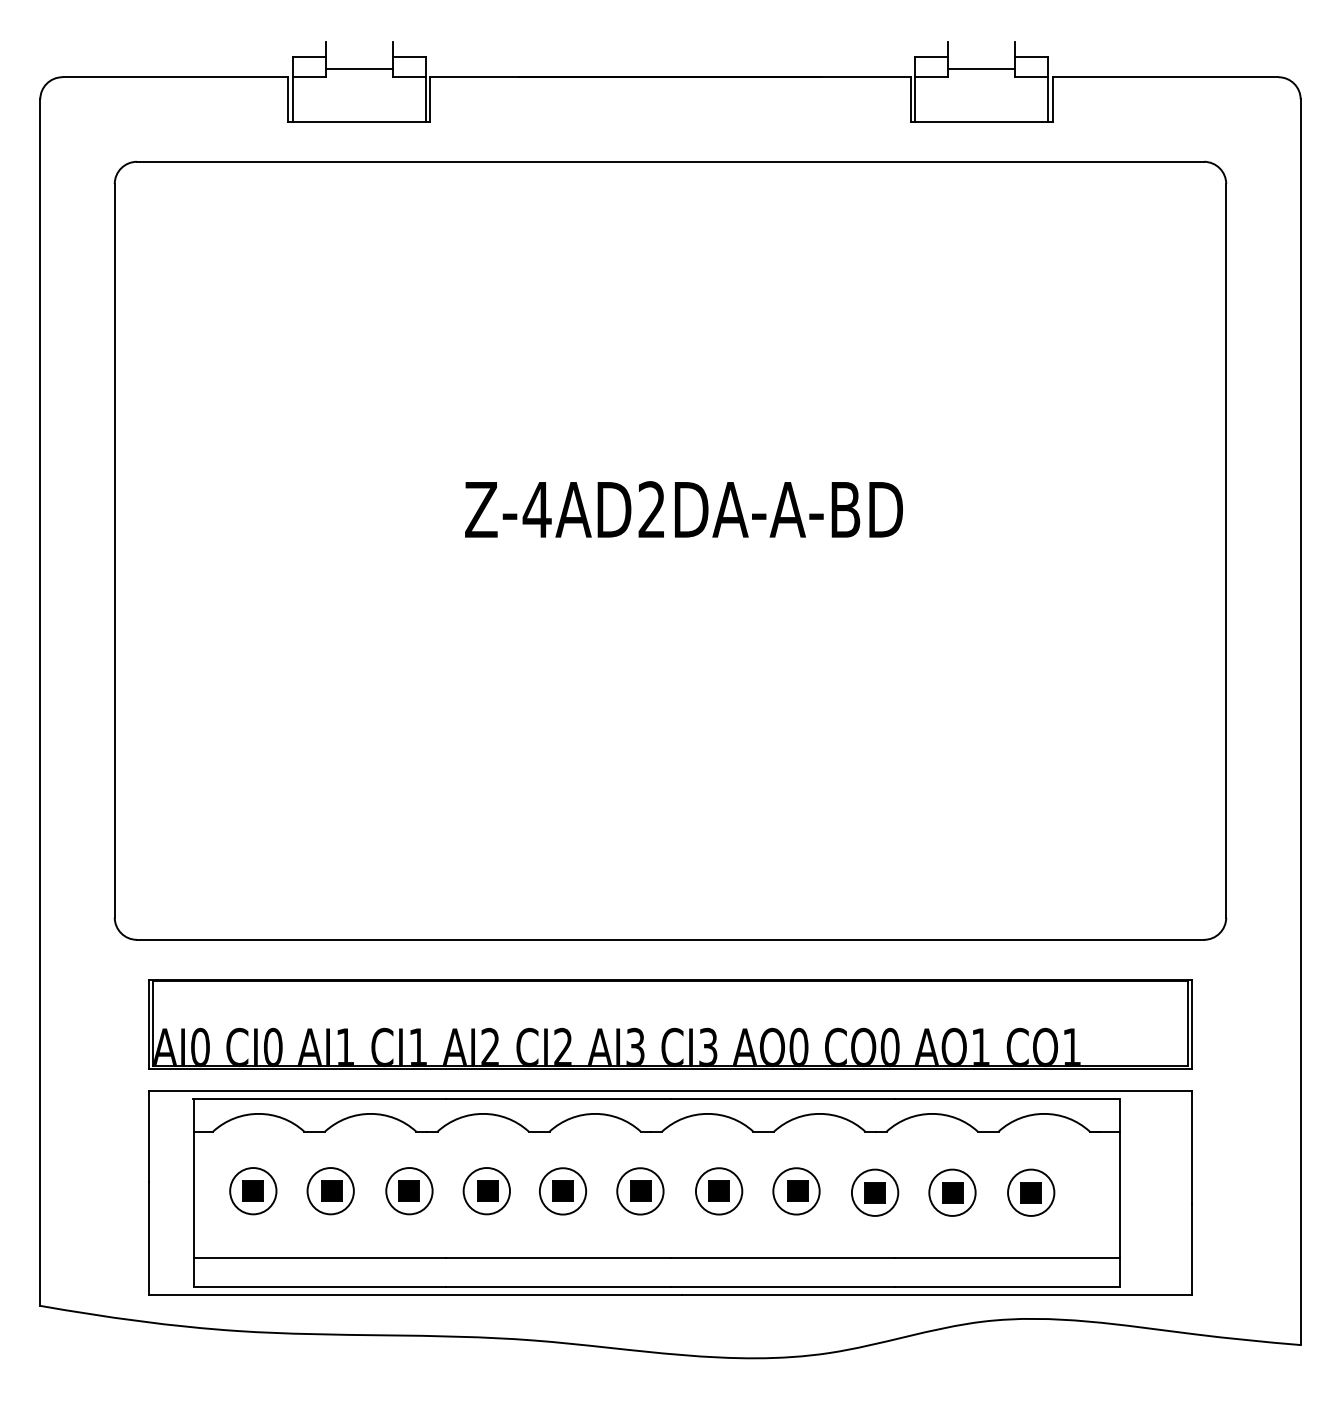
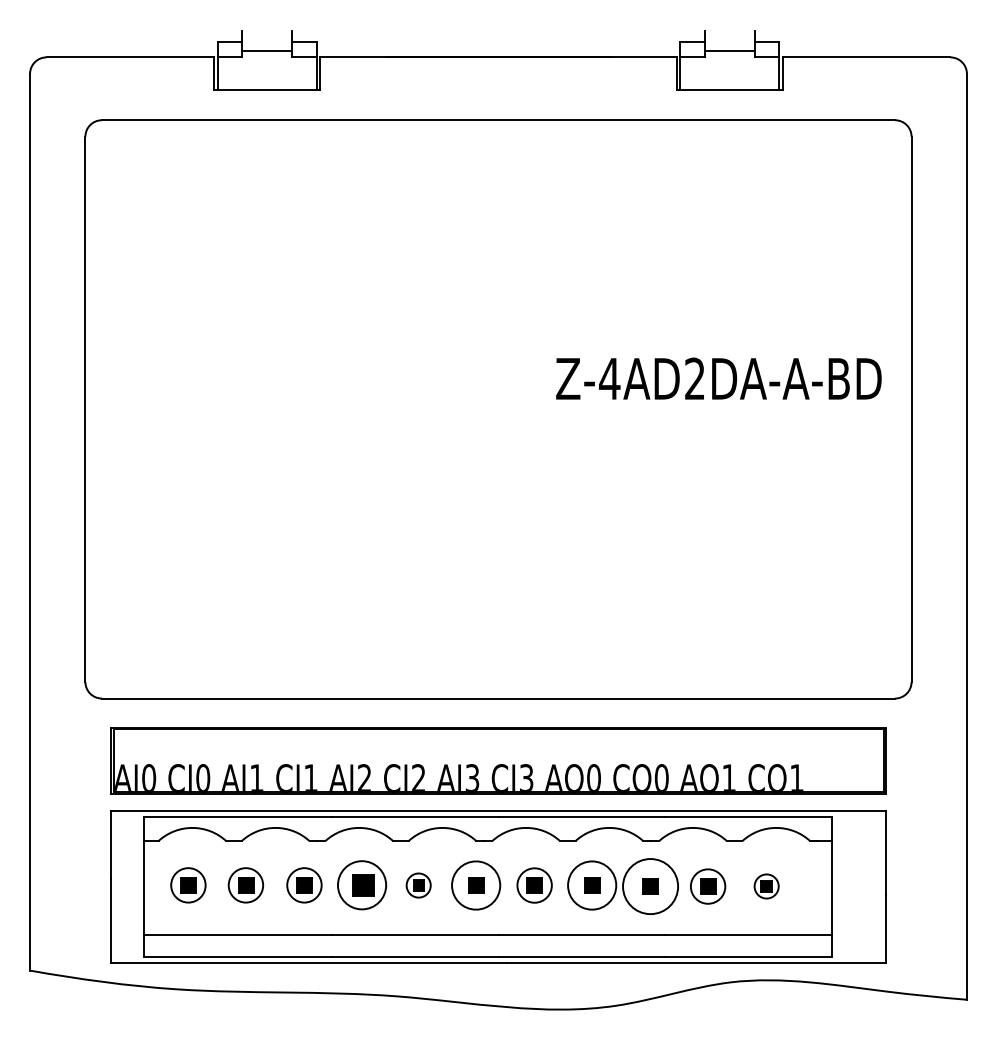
text: (683, 509) -> (718, 378), moved
part: (486, 1191) -> (361, 885), size x1.4
part: (563, 1191) -> (418, 885), size x0.7
circle: (640, 1191) -> (476, 885), size x1.4
circle: (796, 1191) -> (592, 885), size x1.4
circle: (874, 1192) -> (650, 886), size x1.6
part: (1031, 1192) -> (766, 886), size x0.7

